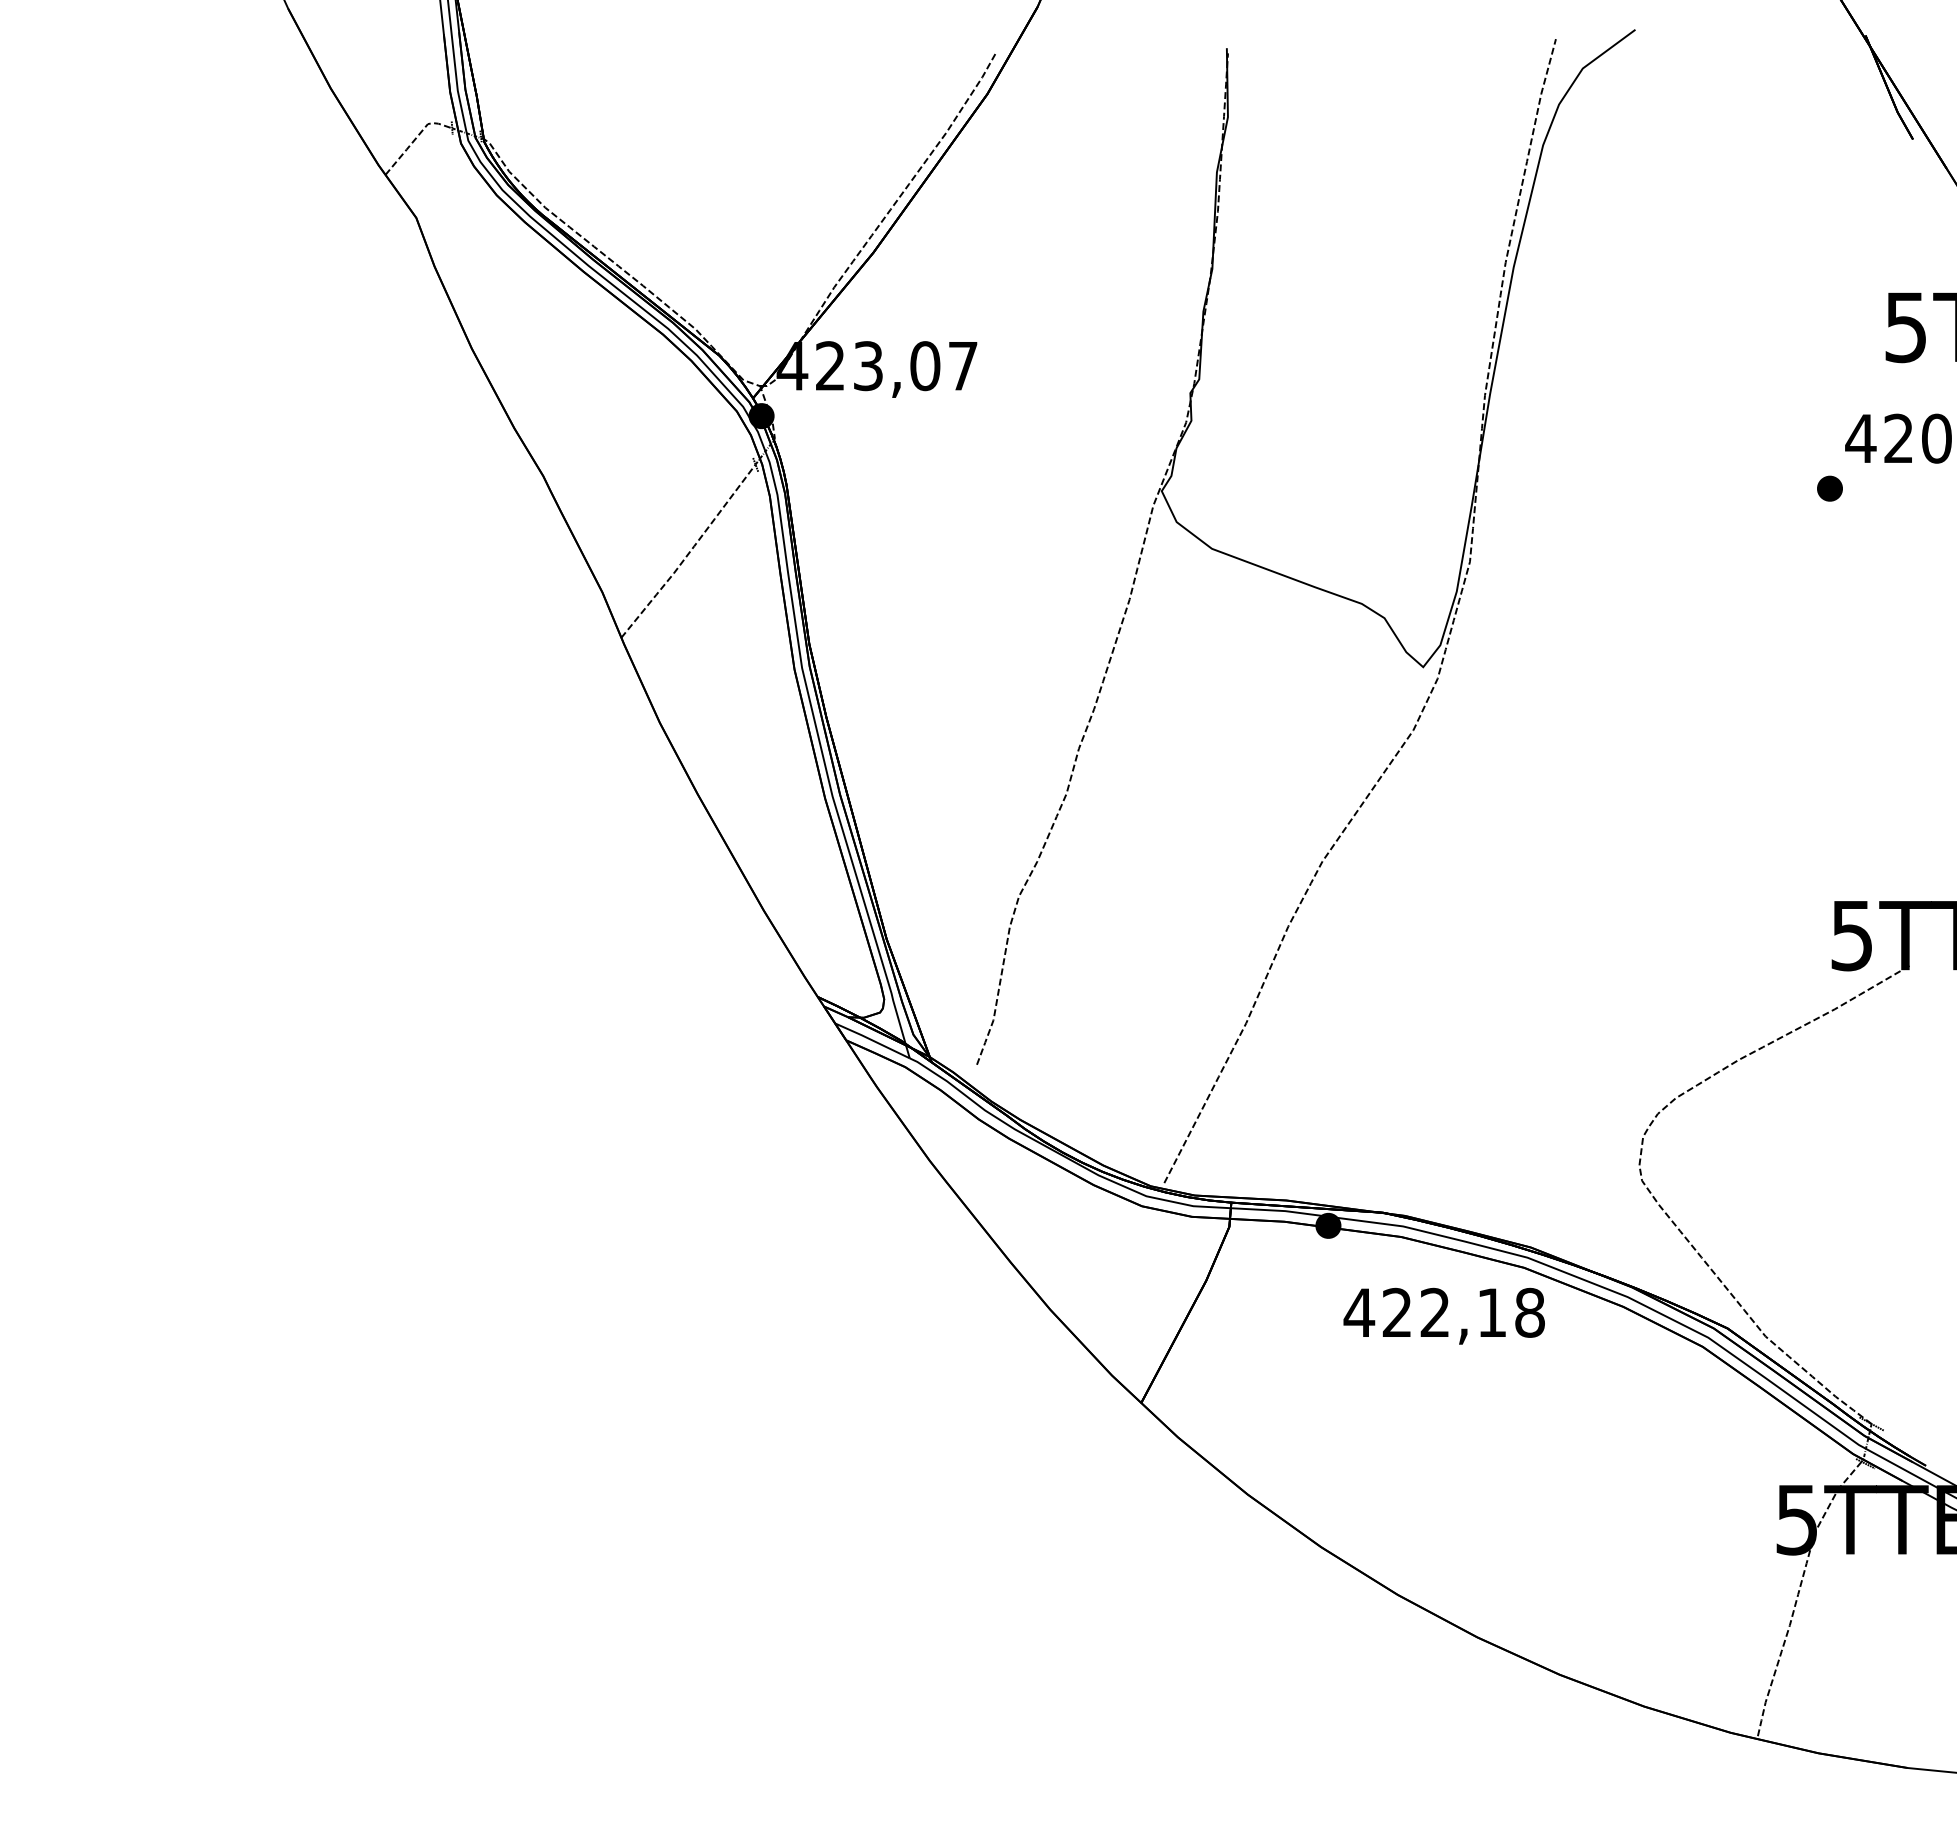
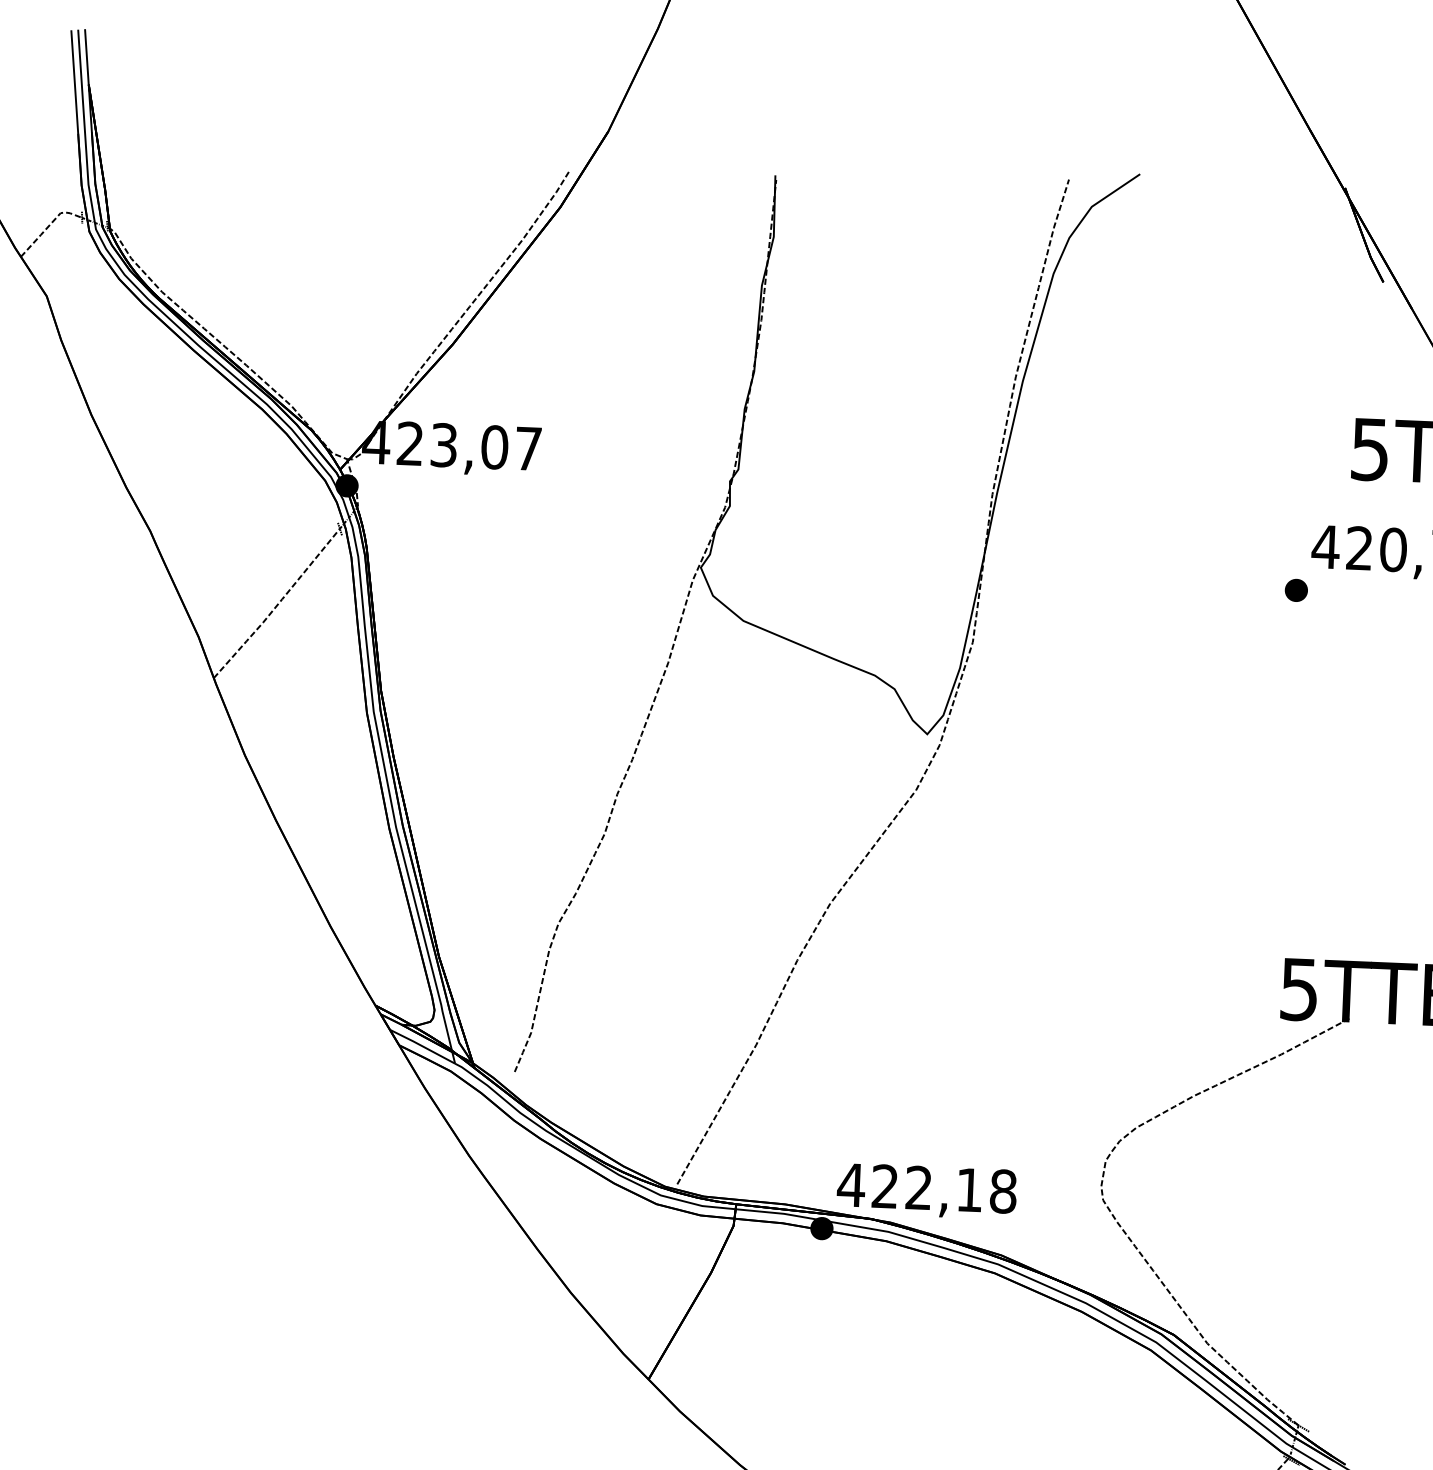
text: (1443, 1315) -> (926, 1190), moved

